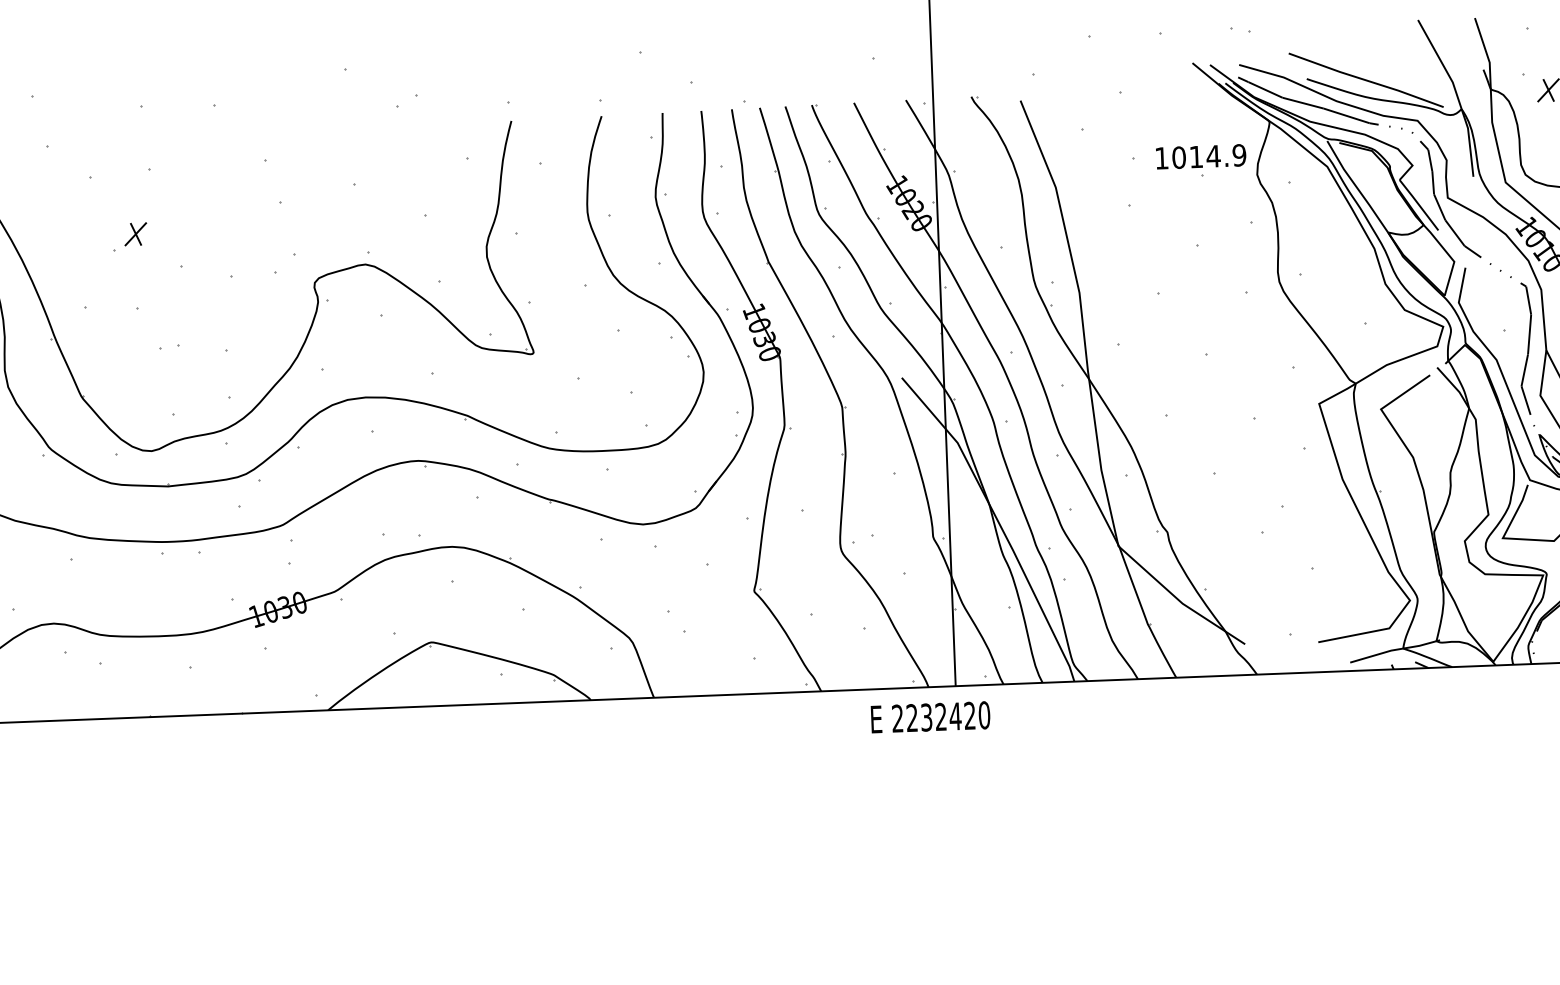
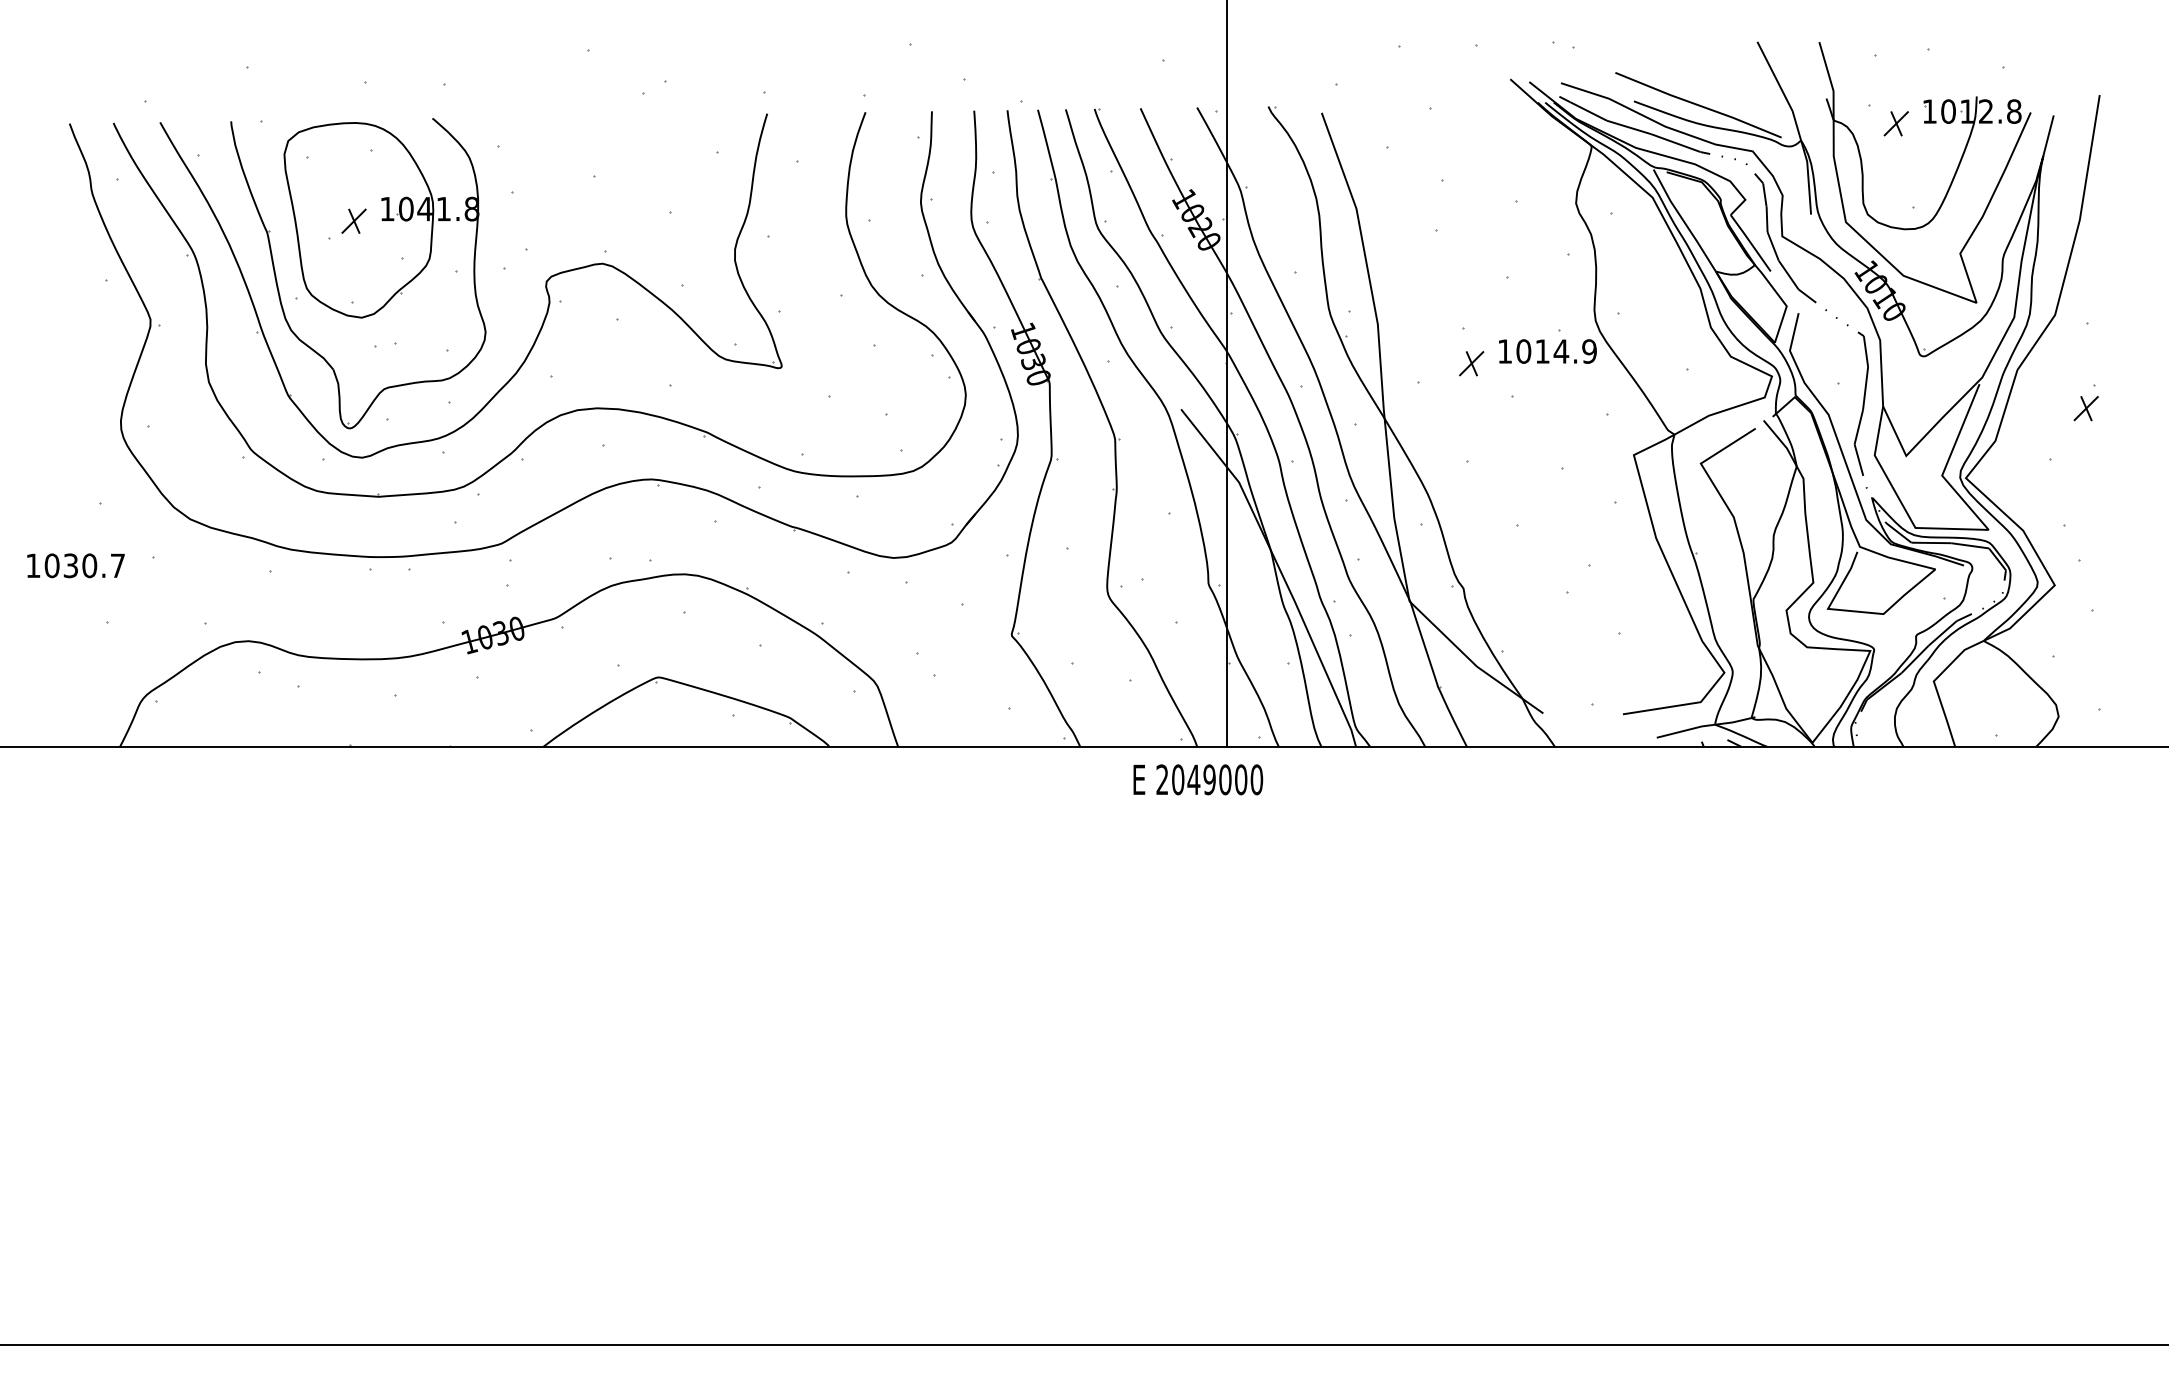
text: (1200, 156) -> (1547, 351), moved
part: (141, 282) -> (358, 273), added
part: (1166, 325) -> (1471, 363), added
text: (940, 716) -> (1209, 779), 2232420 -> 2049000

